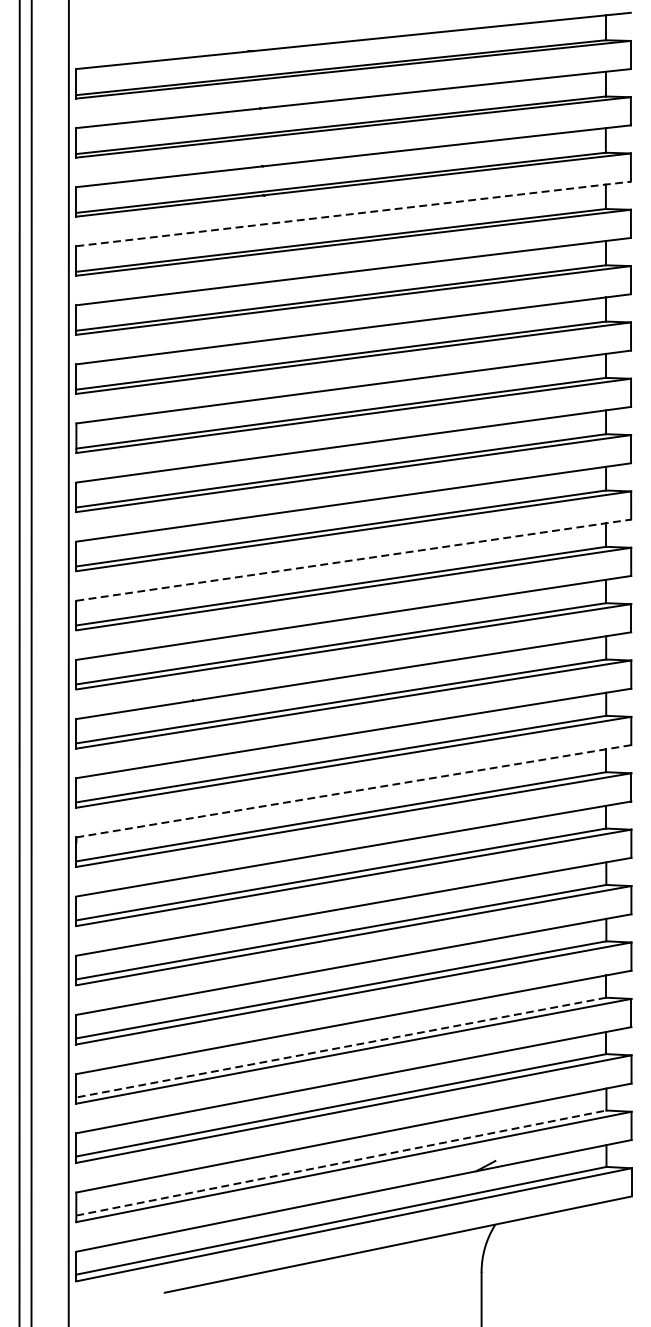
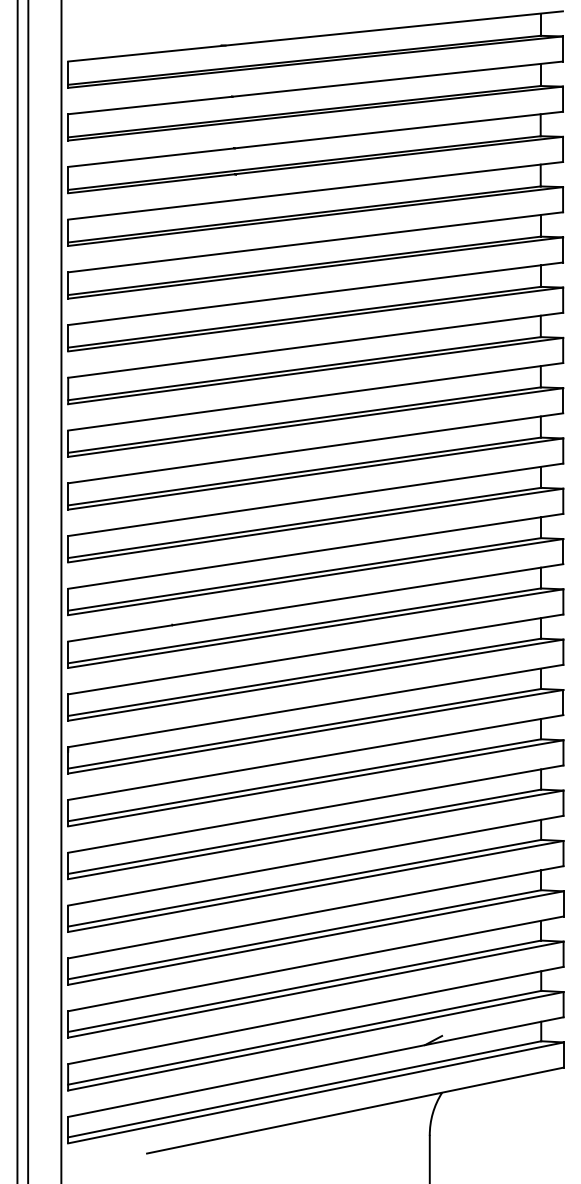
line: (354, 213) -> (316, 190), dashed -> solid
line: (354, 559) -> (316, 499), dashed -> solid
line: (354, 790) -> (316, 705), dashed -> solid
line: (341, 1047) -> (304, 934), dashed -> solid
line: (342, 1162) -> (305, 1037), dashed -> solid

